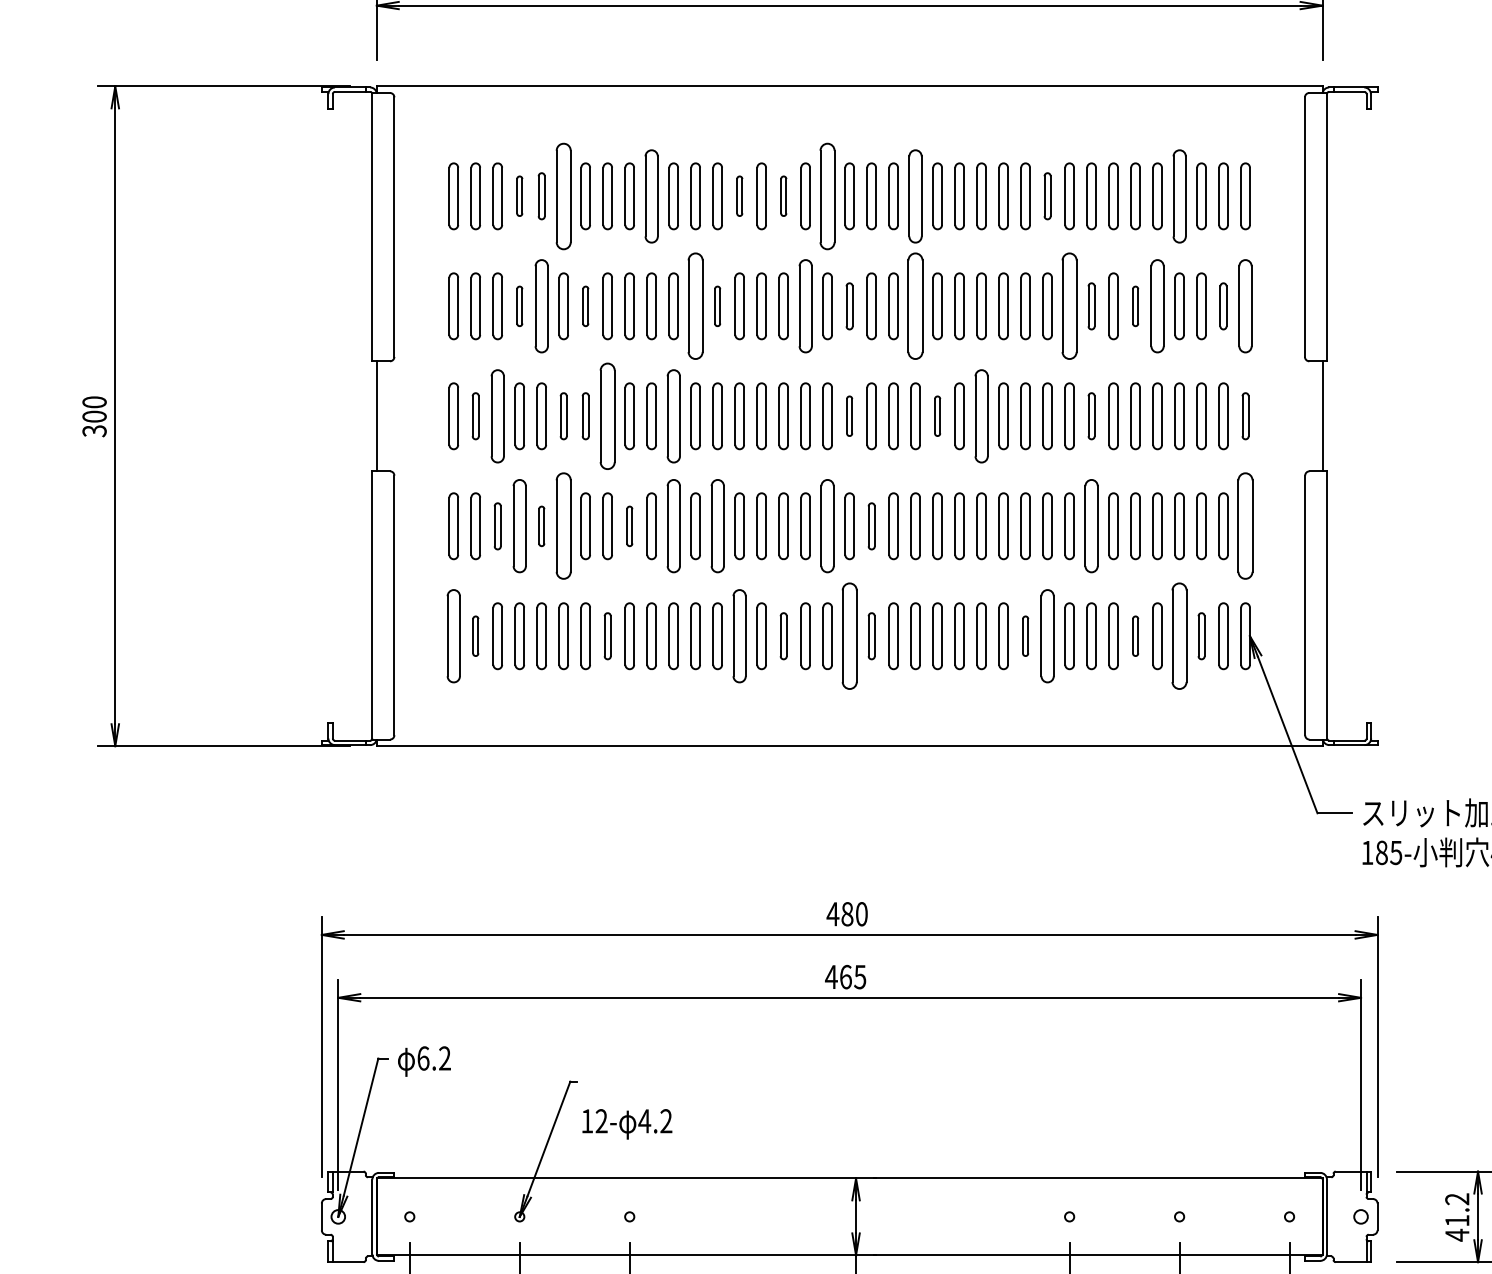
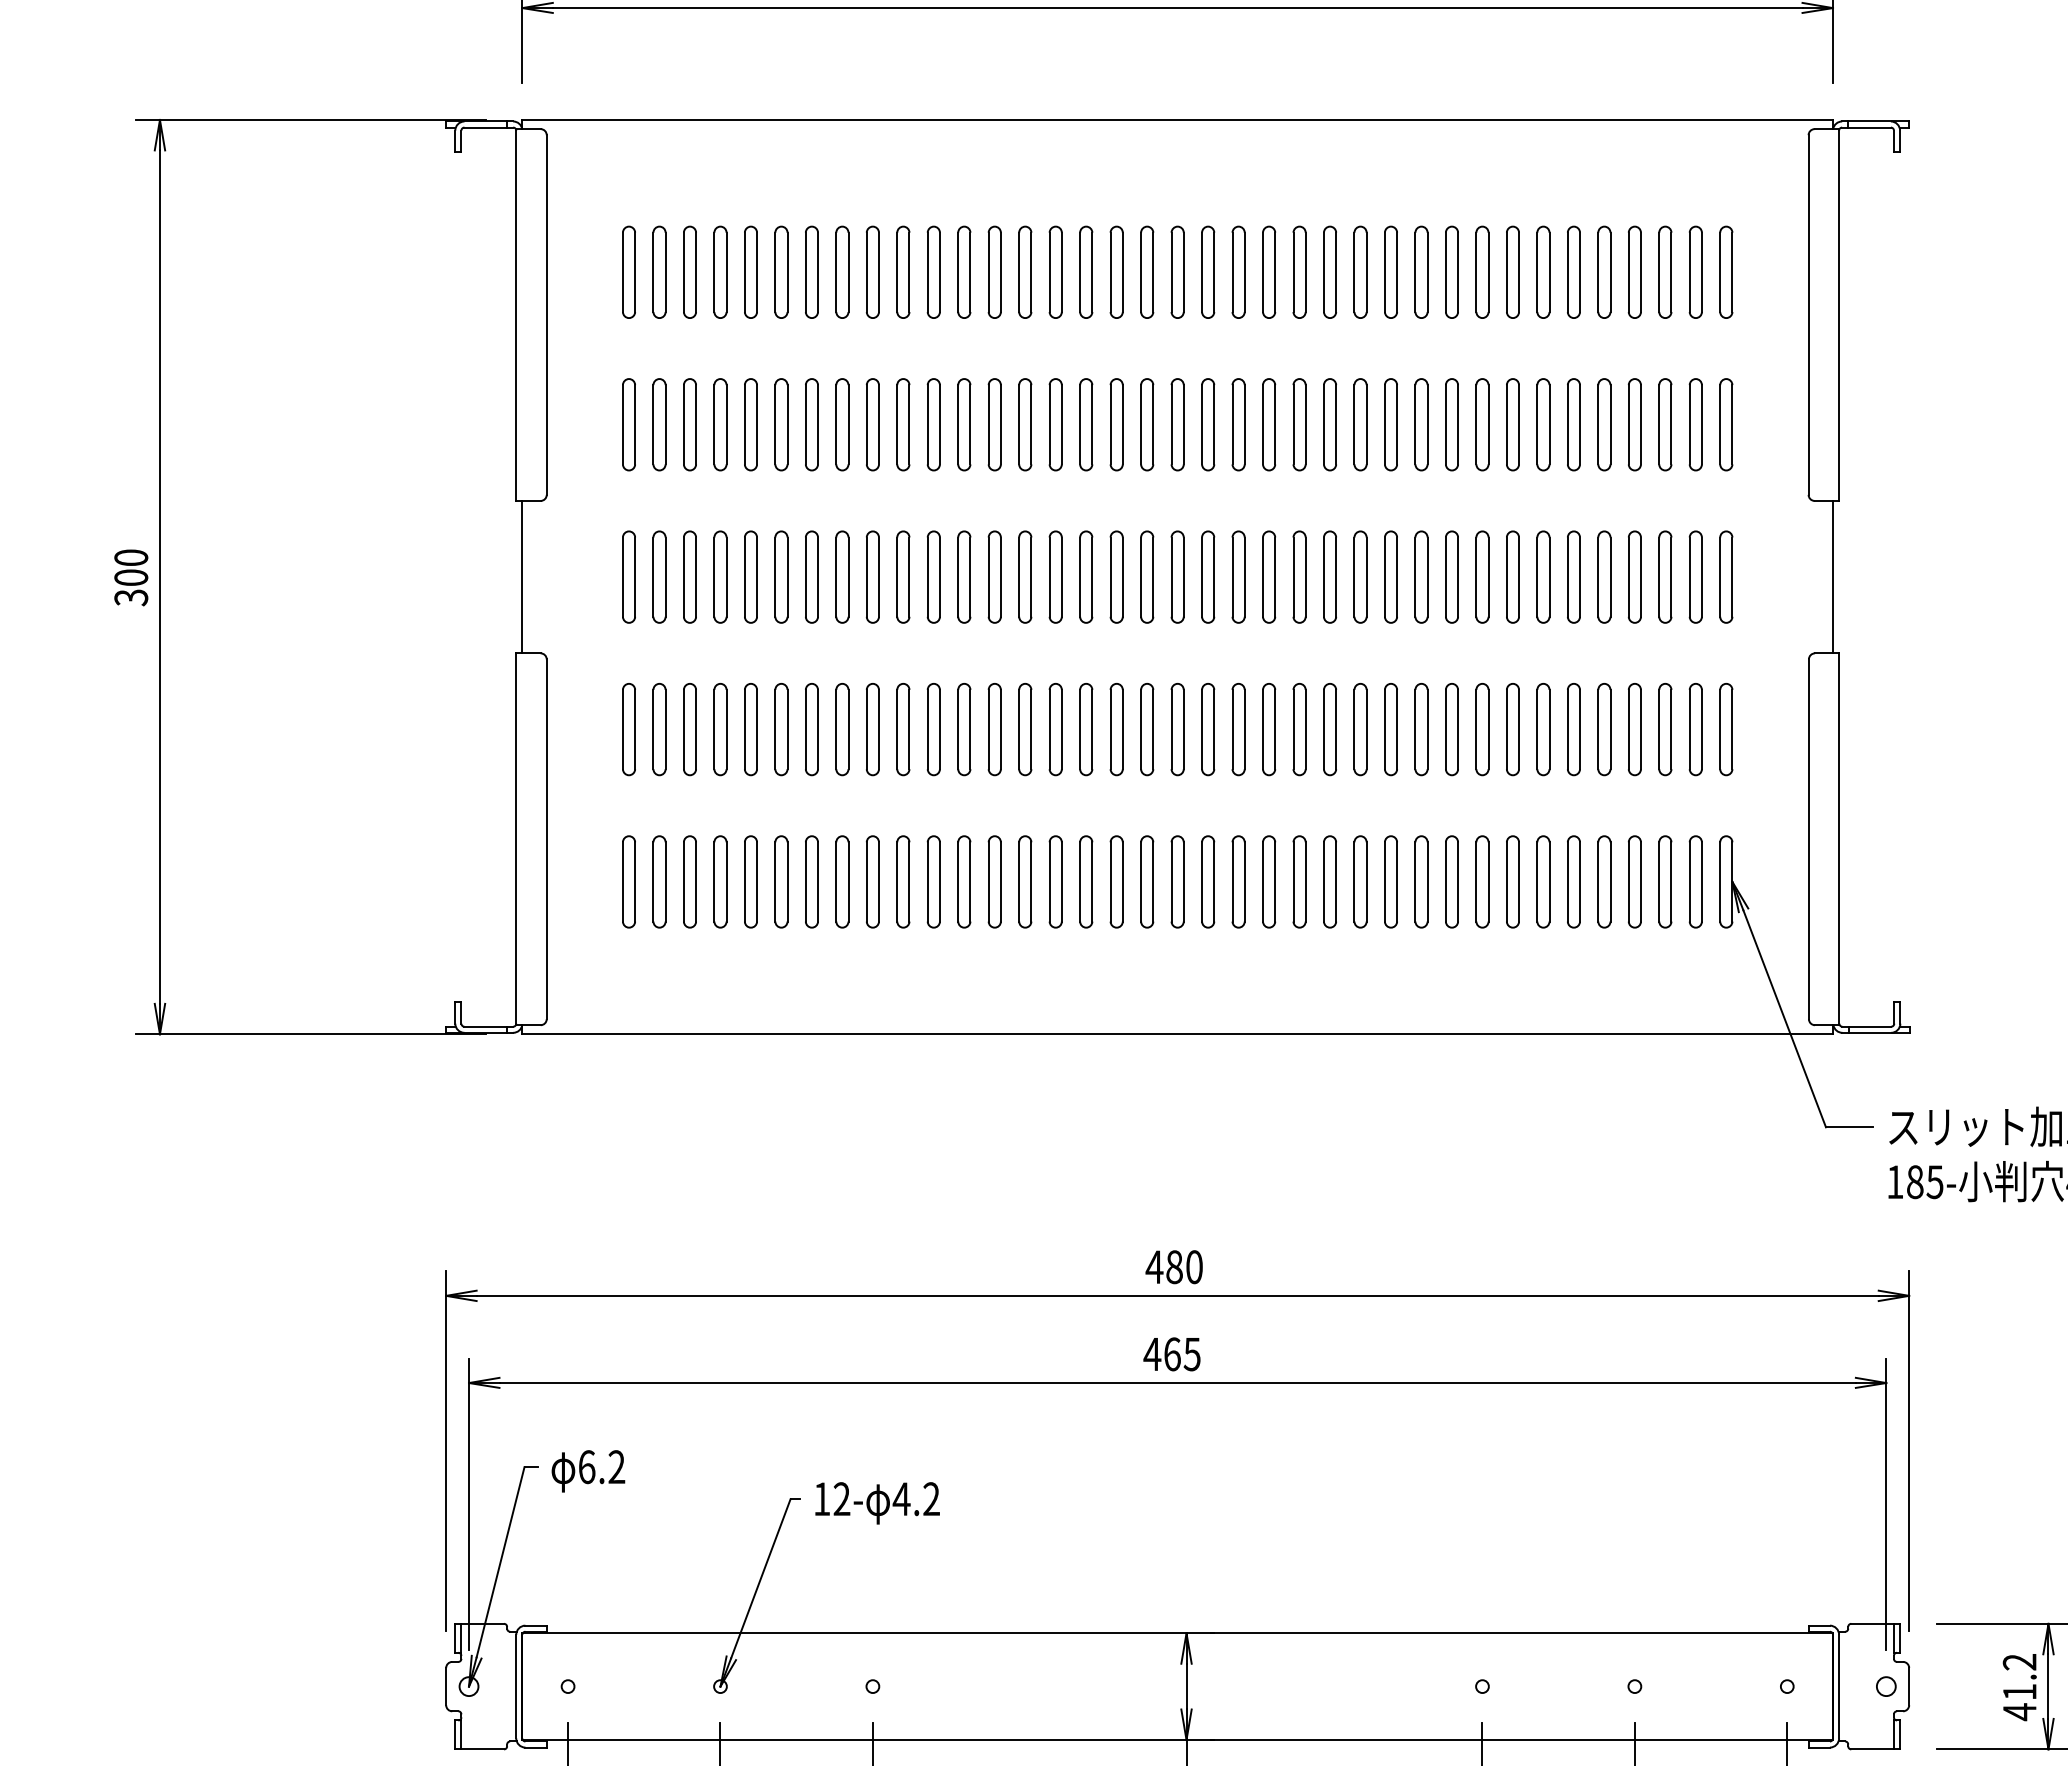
part: (519, 195) -> (720, 271), size x1.67
part: (541, 195) -> (750, 271), size x1.43
part: (563, 195) -> (781, 271), size x0.62
part: (651, 195) -> (903, 271), size x0.71
part: (739, 195) -> (1025, 271), size x1.67
part: (783, 195) -> (1086, 271), size x1.67
part: (827, 195) -> (1147, 271), size x0.62
part: (915, 195) -> (1269, 271), size x0.71
part: (1047, 195) -> (1451, 271), size x1.43
part: (1179, 195) -> (1634, 271), size x0.71
part: (519, 306) -> (720, 424), size x1.67
part: (541, 306) -> (750, 424), size x0.71
part: (585, 306) -> (811, 424), size x1.67
part: (695, 306) -> (964, 424), size x0.62
part: (717, 306) -> (994, 424), size x1.67
part: (805, 306) -> (1116, 424), size x0.71
part: (849, 306) -> (1177, 424), size x1.43
part: (915, 306) -> (1269, 424), size x0.62
part: (1069, 306) -> (1482, 424), size x0.62
part: (1091, 306) -> (1512, 424), size x1.43
part: (1135, 306) -> (1573, 424), size x1.67
part: (1157, 306) -> (1604, 424), size x0.71
part: (1223, 306) -> (1695, 424), size x1.43
part: (1245, 306) -> (1726, 424), size x0.71
part: (475, 415) -> (659, 576), size x1.43
part: (497, 415) -> (689, 576), size x0.71
part: (563, 415) -> (781, 576), size x1.43
part: (585, 415) -> (811, 576), size x1.43
part: (607, 415) -> (842, 576), size x0.62
part: (673, 415) -> (933, 576), size x0.71
part: (849, 415) -> (1177, 576), size x1.67
part: (937, 415) -> (1299, 576), size x1.67
part: (981, 415) -> (1360, 576), size x0.71
part: (1091, 415) -> (1512, 576), size x1.43
part: (1245, 415) -> (1726, 576), size x1.43
part: (497, 526) -> (689, 729), size x1.43
part: (519, 526) -> (720, 729), size x0.71
part: (541, 526) -> (750, 729), size x1.67
part: (563, 526) -> (781, 729), size x0.62
part: (629, 526) -> (872, 729), size x1.67
part: (673, 526) -> (933, 729), size x0.71
part: (717, 526) -> (994, 729), size x0.71
part: (827, 526) -> (1147, 729), size x0.71
part: (871, 526) -> (1208, 729), size x1.43
part: (1091, 526) -> (1512, 729), size x0.71
part: (1245, 526) -> (1726, 729), size x0.62
part: (453, 635) -> (628, 881), size x0.71
part: (475, 635) -> (659, 881), size x1.67
part: (607, 635) -> (842, 881), size x1.43
part: (739, 635) -> (1025, 881), size x0.71
part: (783, 635) -> (1086, 881), size x1.43
part: (849, 635) -> (1177, 881), size x0.62
part: (871, 635) -> (1208, 881), size x1.43
part: (1025, 635) -> (1421, 881), size x1.67
part: (1047, 635) -> (1451, 881), size x0.71
part: (1135, 635) -> (1573, 881), size x1.67
part: (1179, 635) -> (1634, 881), size x0.62
part: (1201, 635) -> (1665, 881), size x1.43
text: (627, 1124) -> (877, 1503), moved

